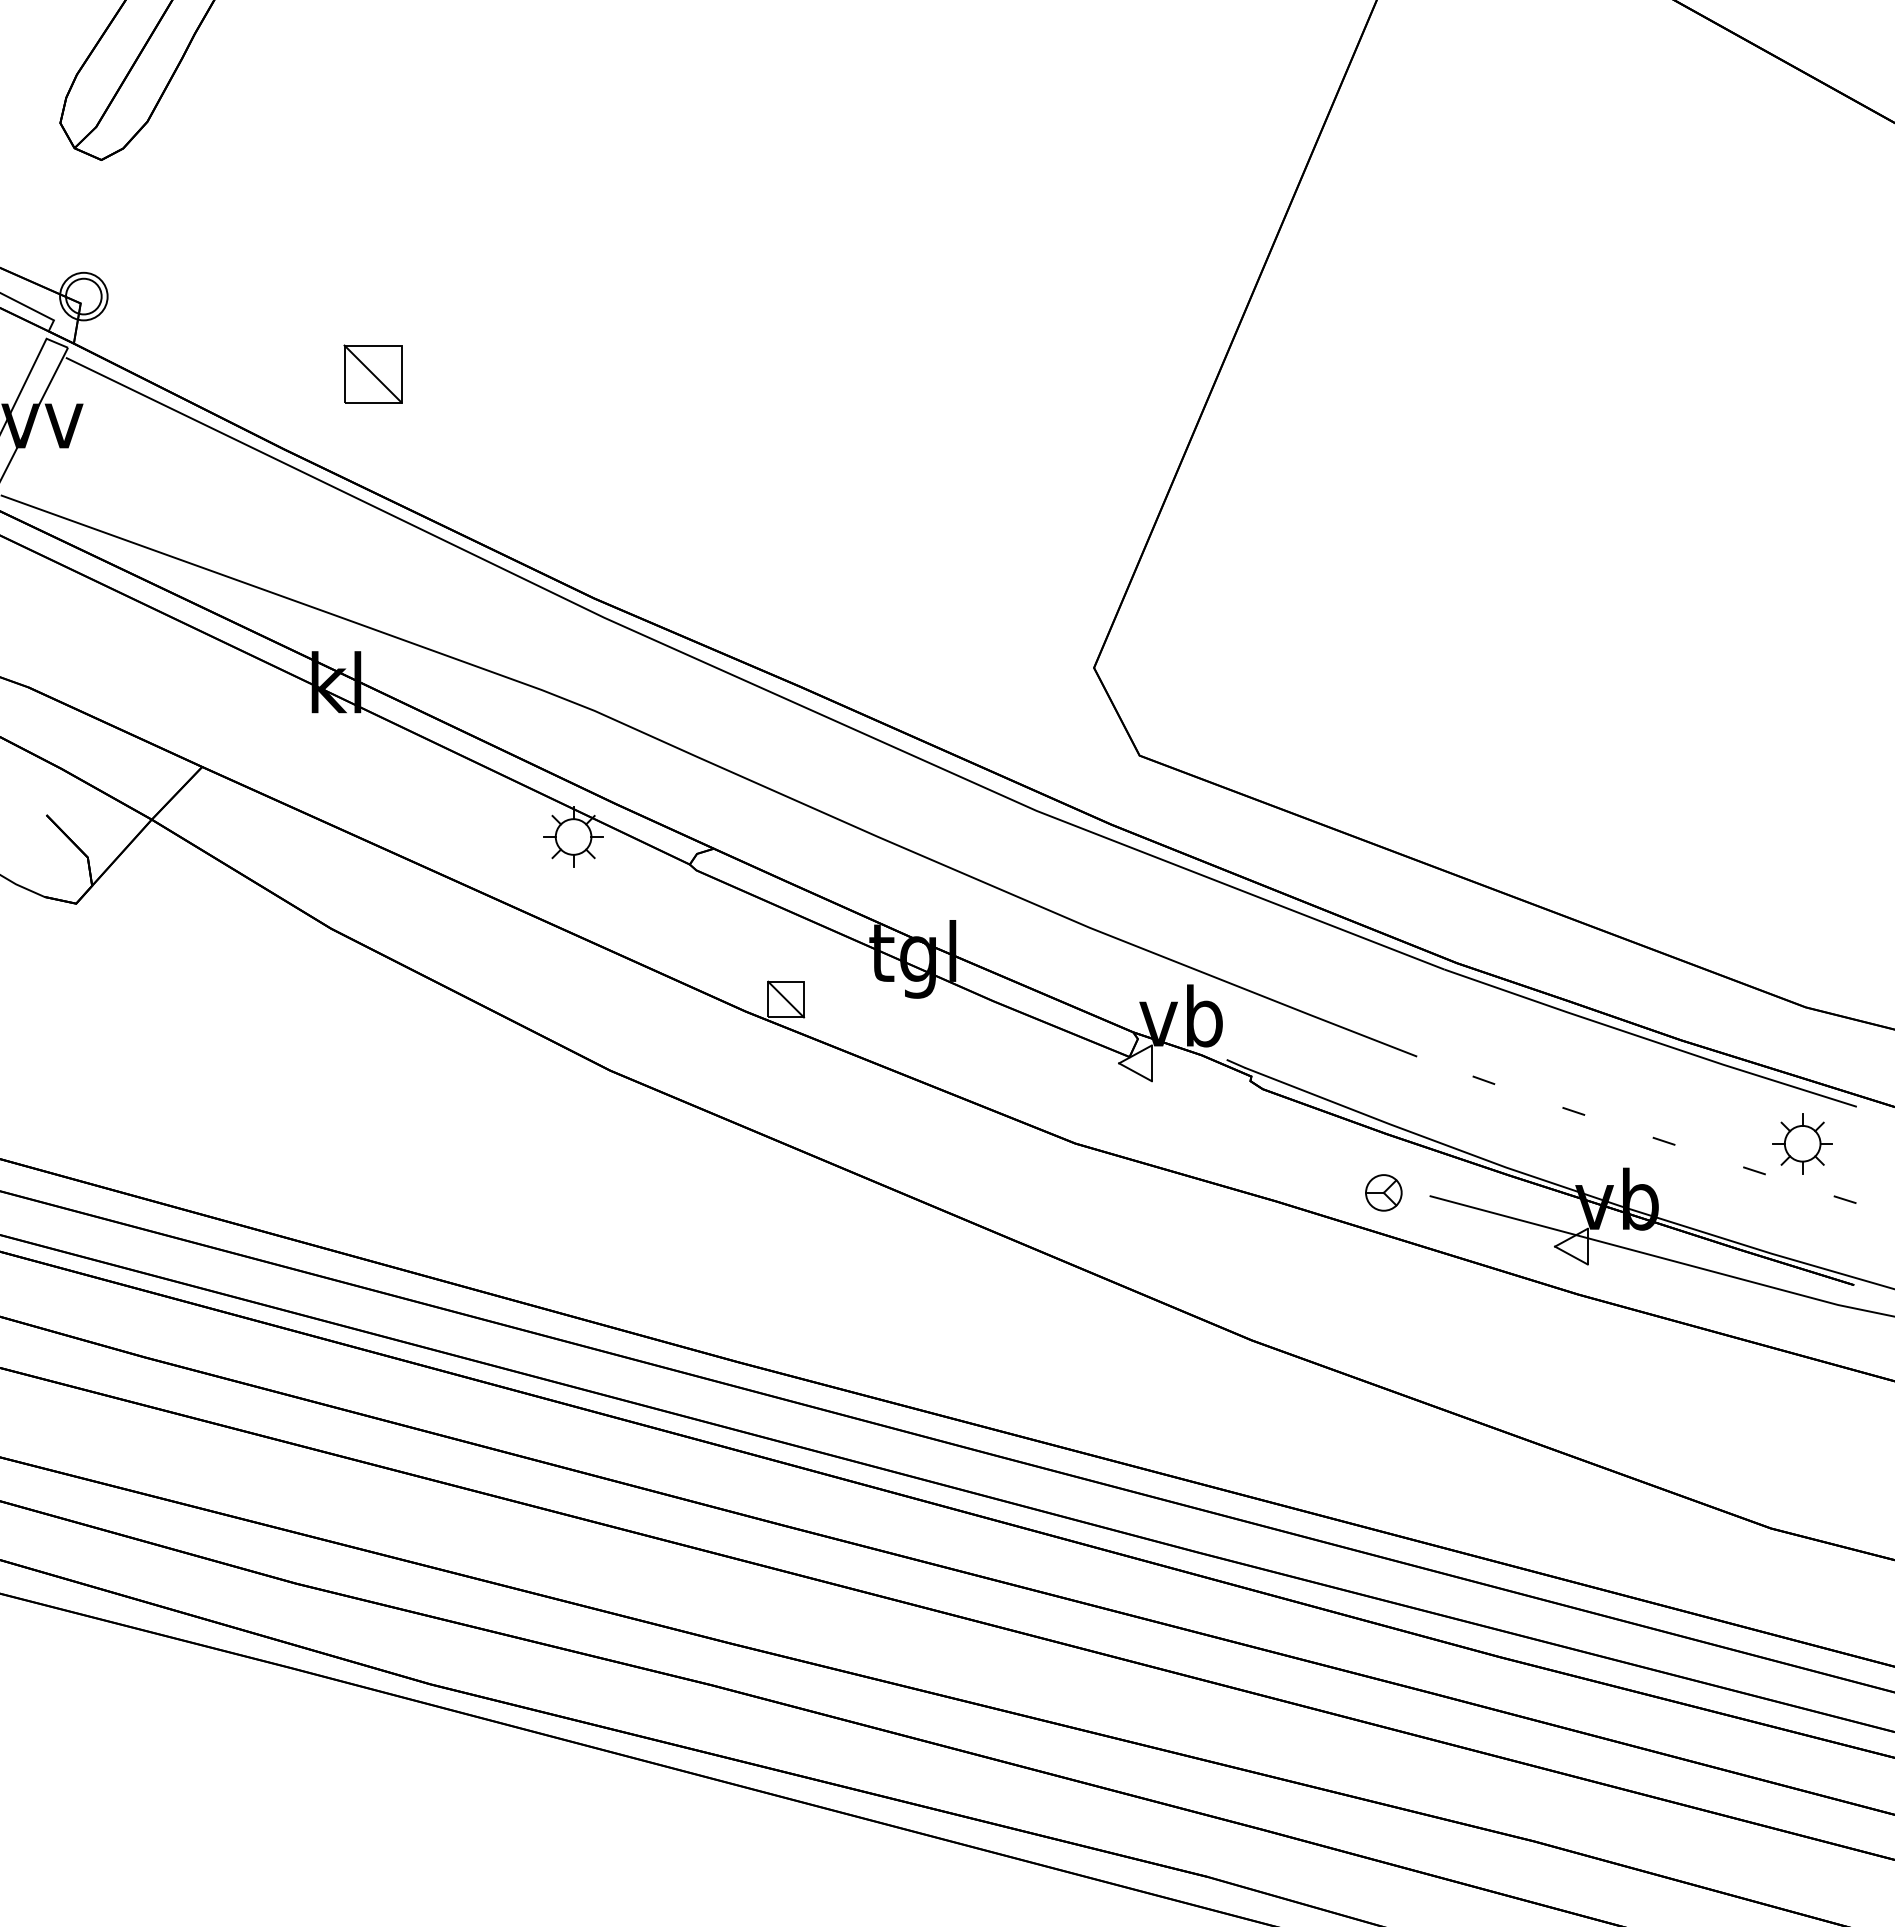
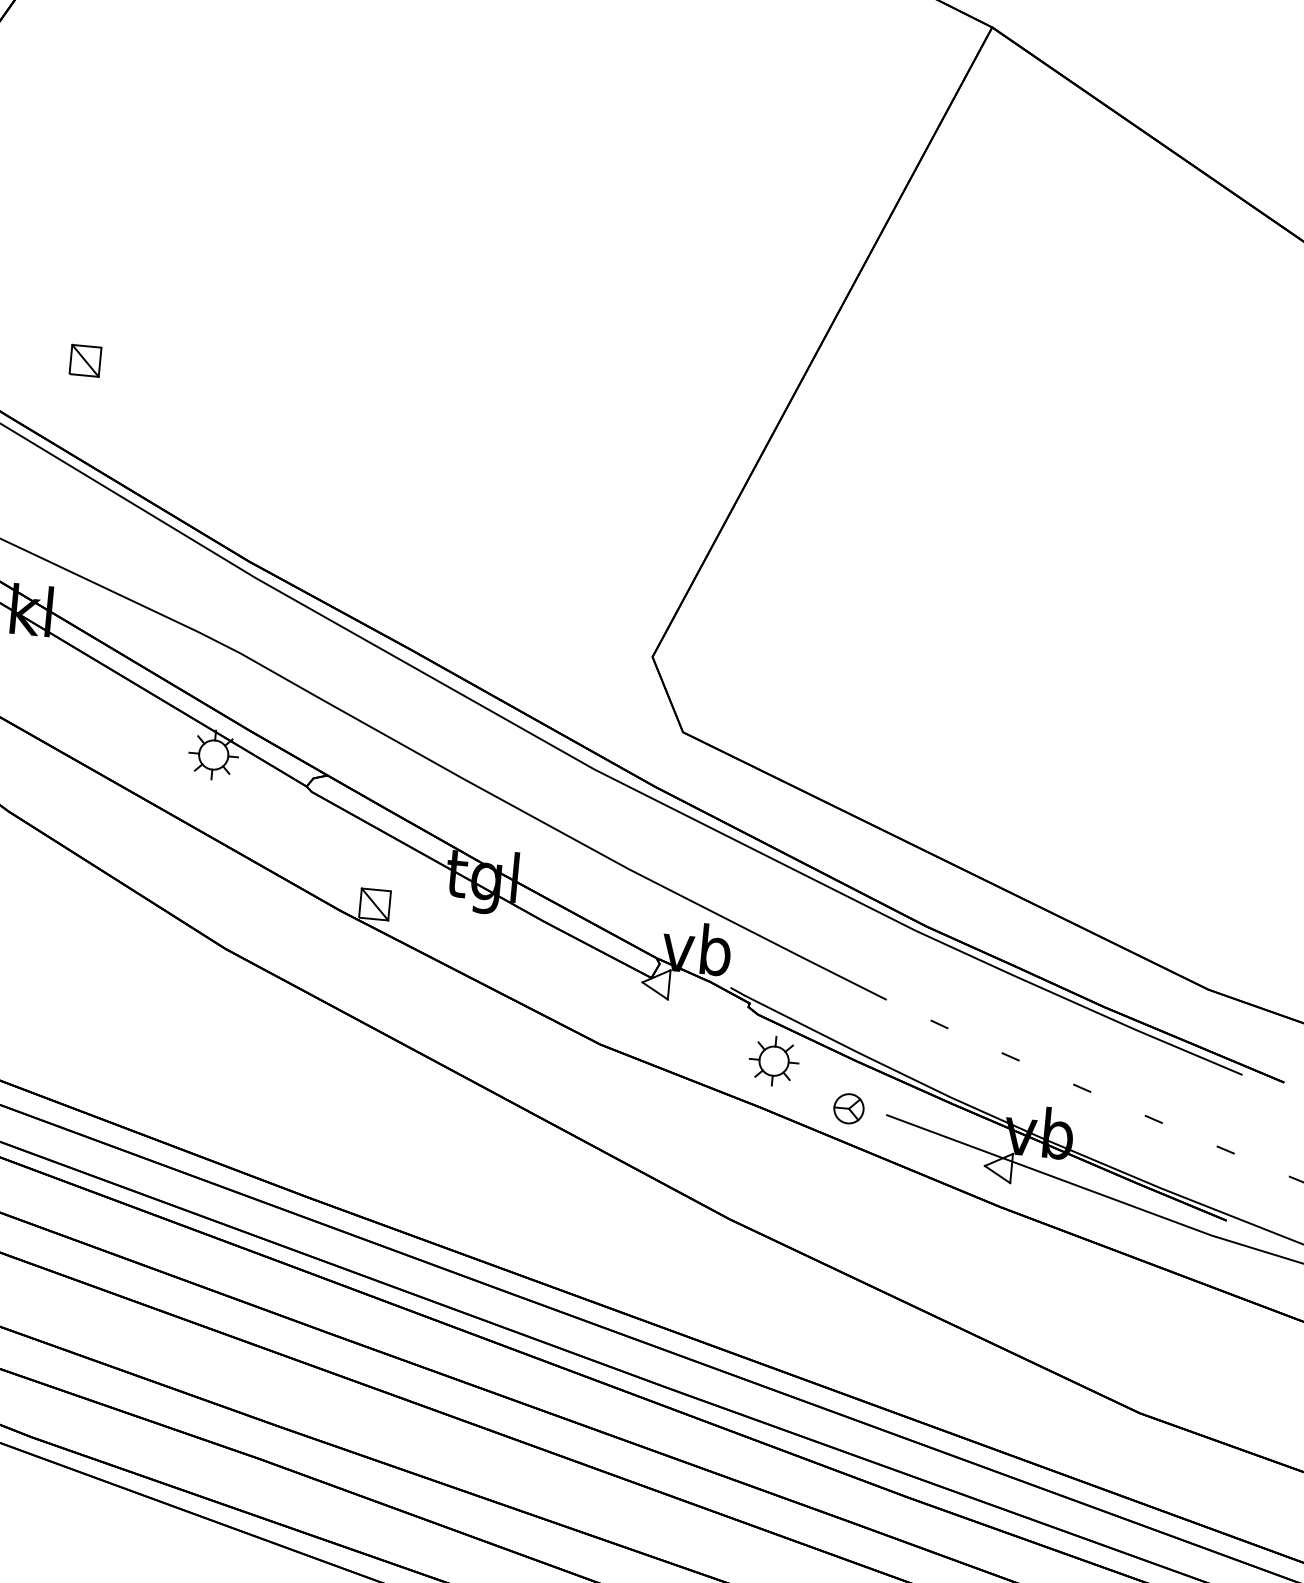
part: (372, 373) -> (85, 360), size x0.62
part: (1802, 1143) -> (773, 1060), moved

